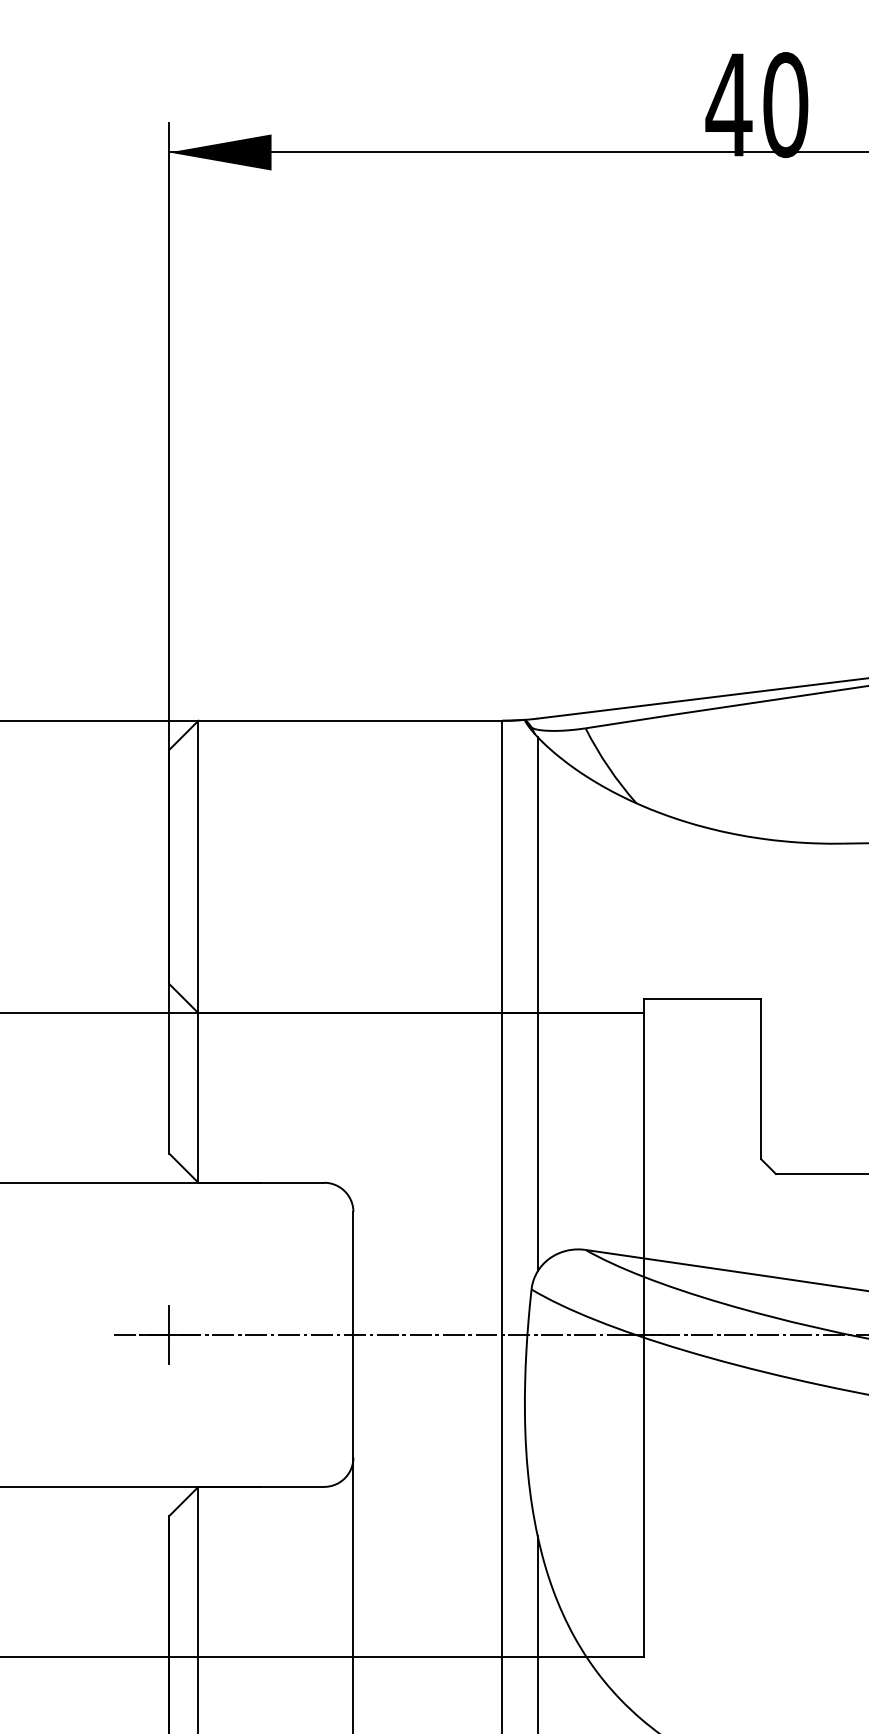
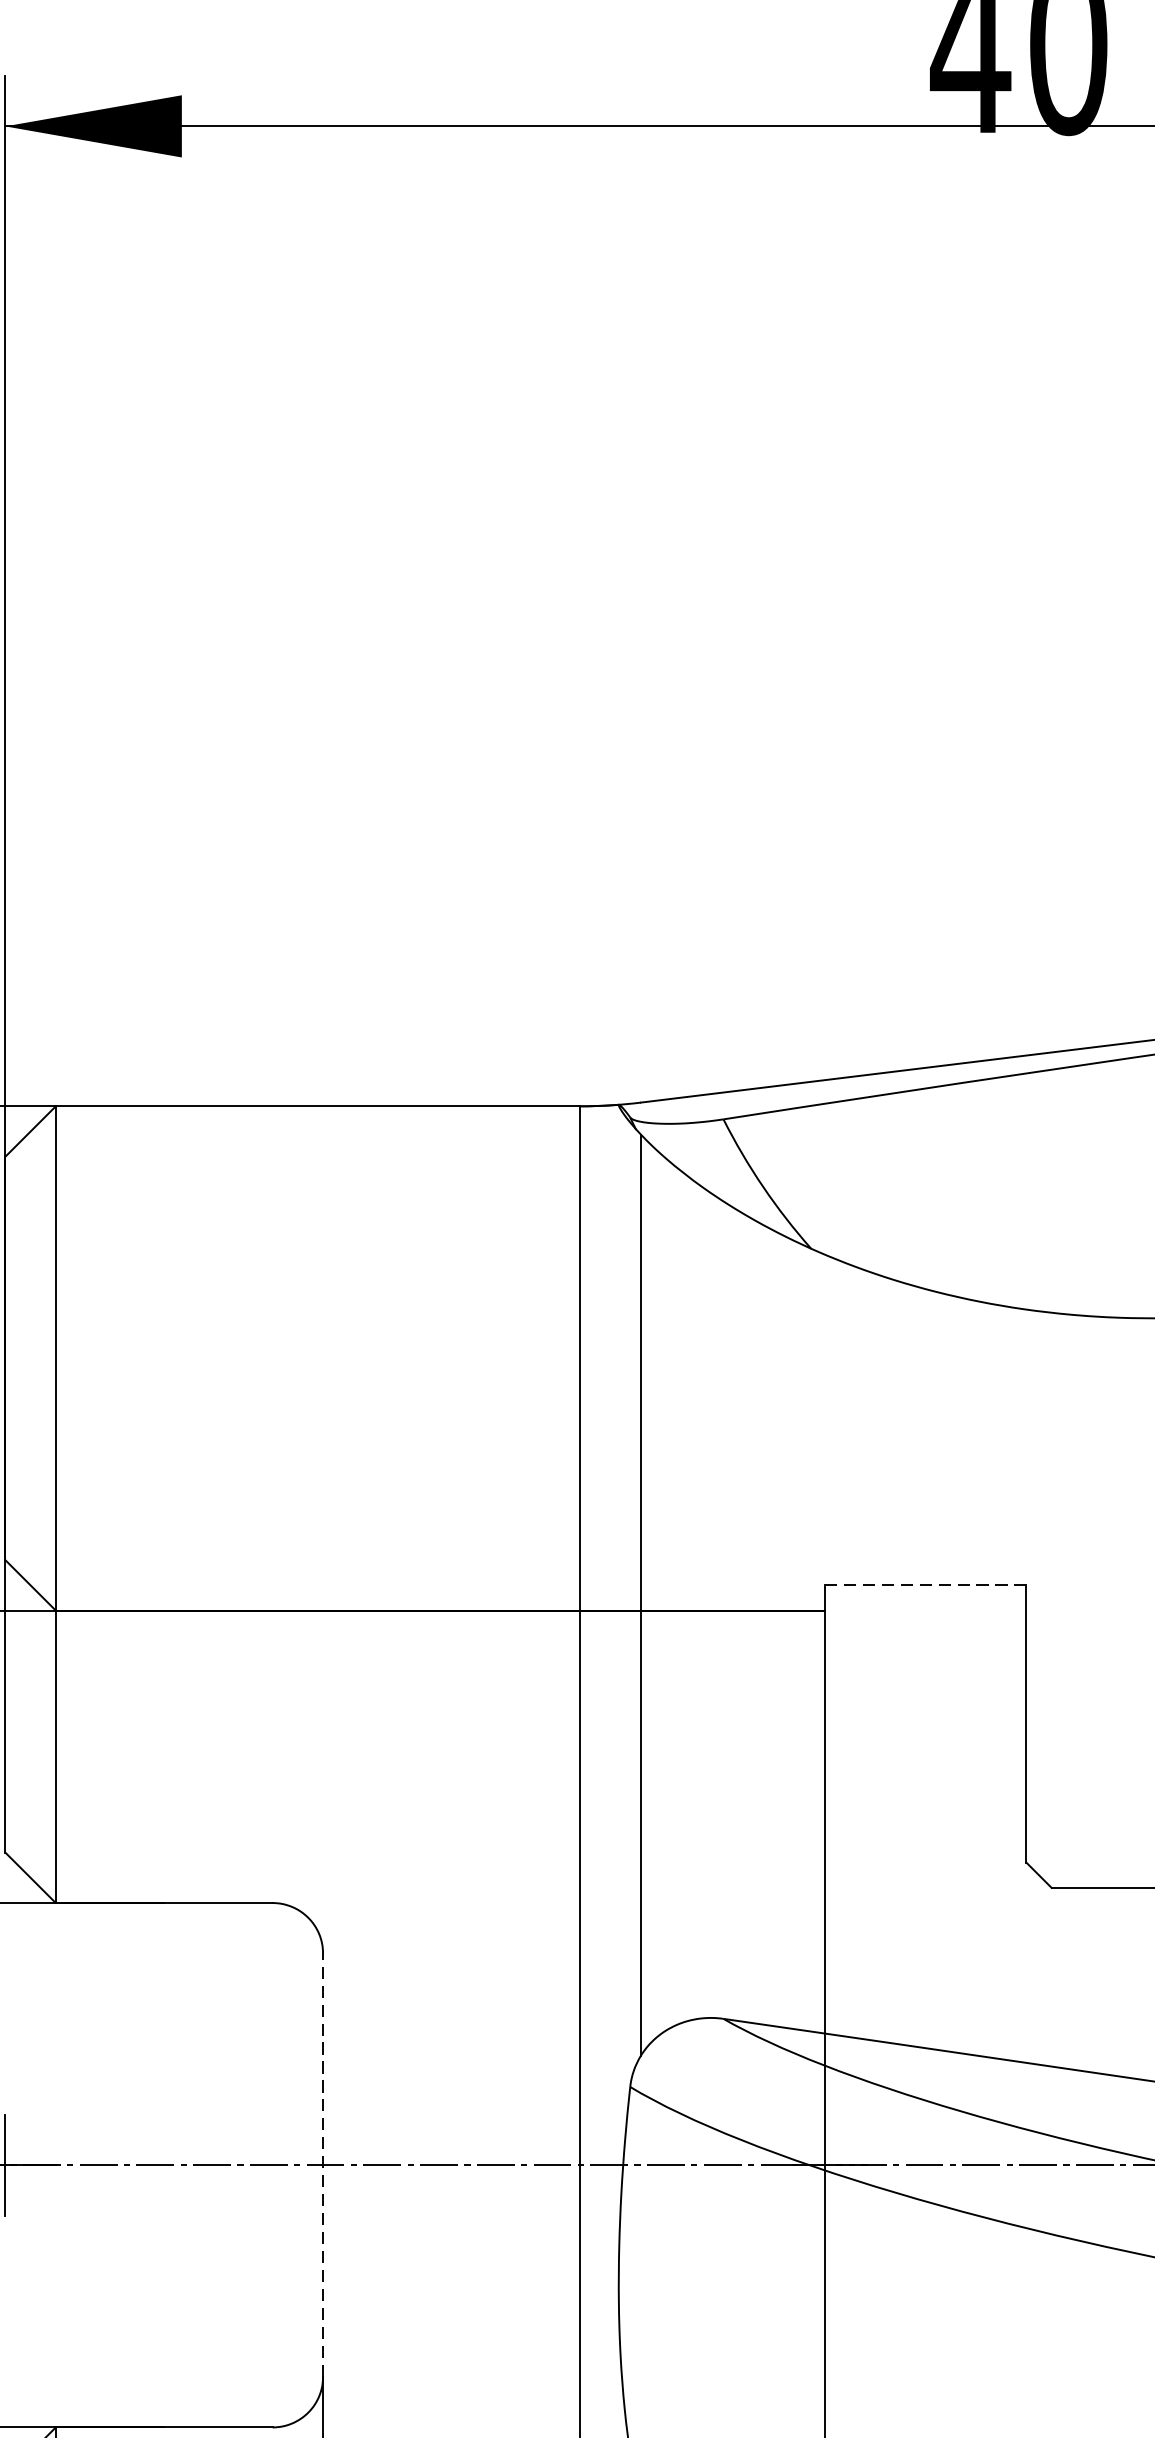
line: (702, 998) -> (925, 1585), solid -> dashed
line: (353, 1334) -> (323, 2164), solid -> dashed

